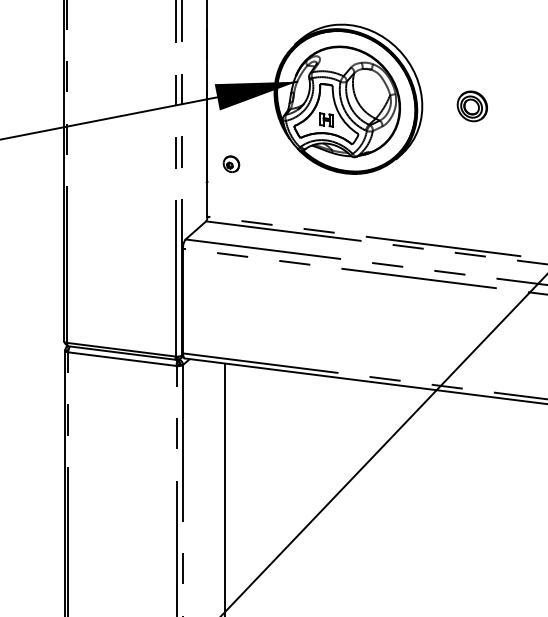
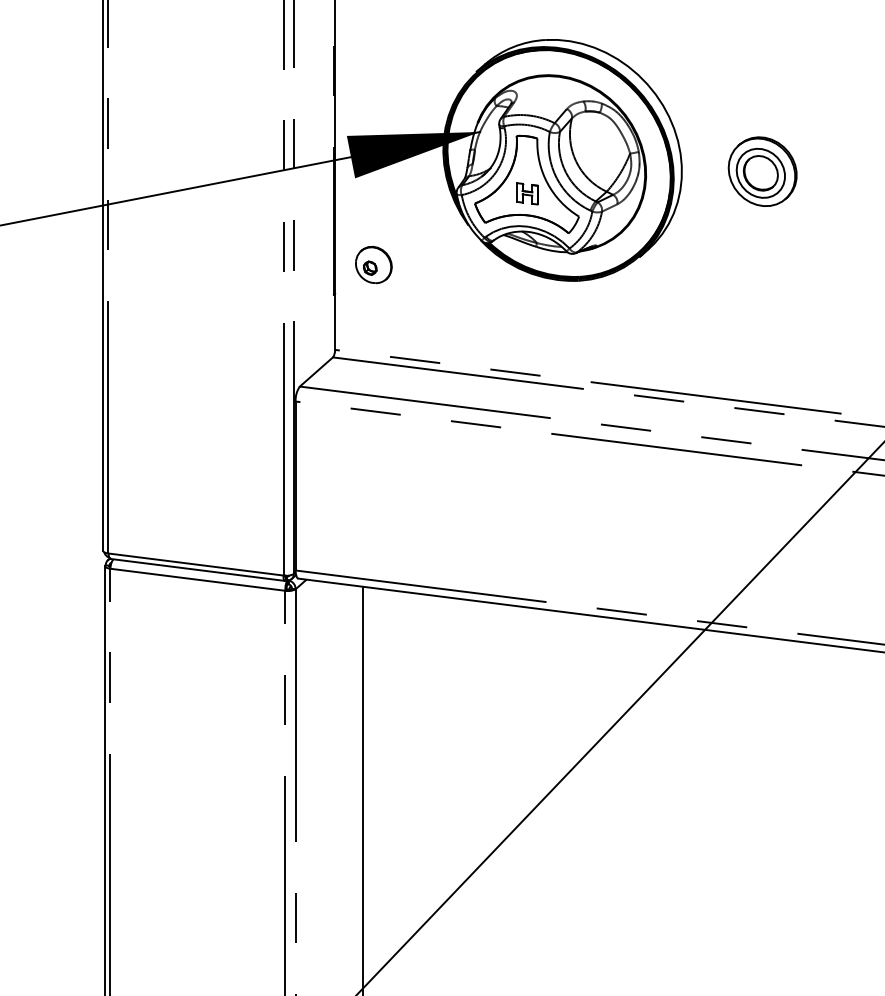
part: (472, 106) -> (762, 171), size x1.43
part: (231, 164) -> (373, 265), size x1.43

